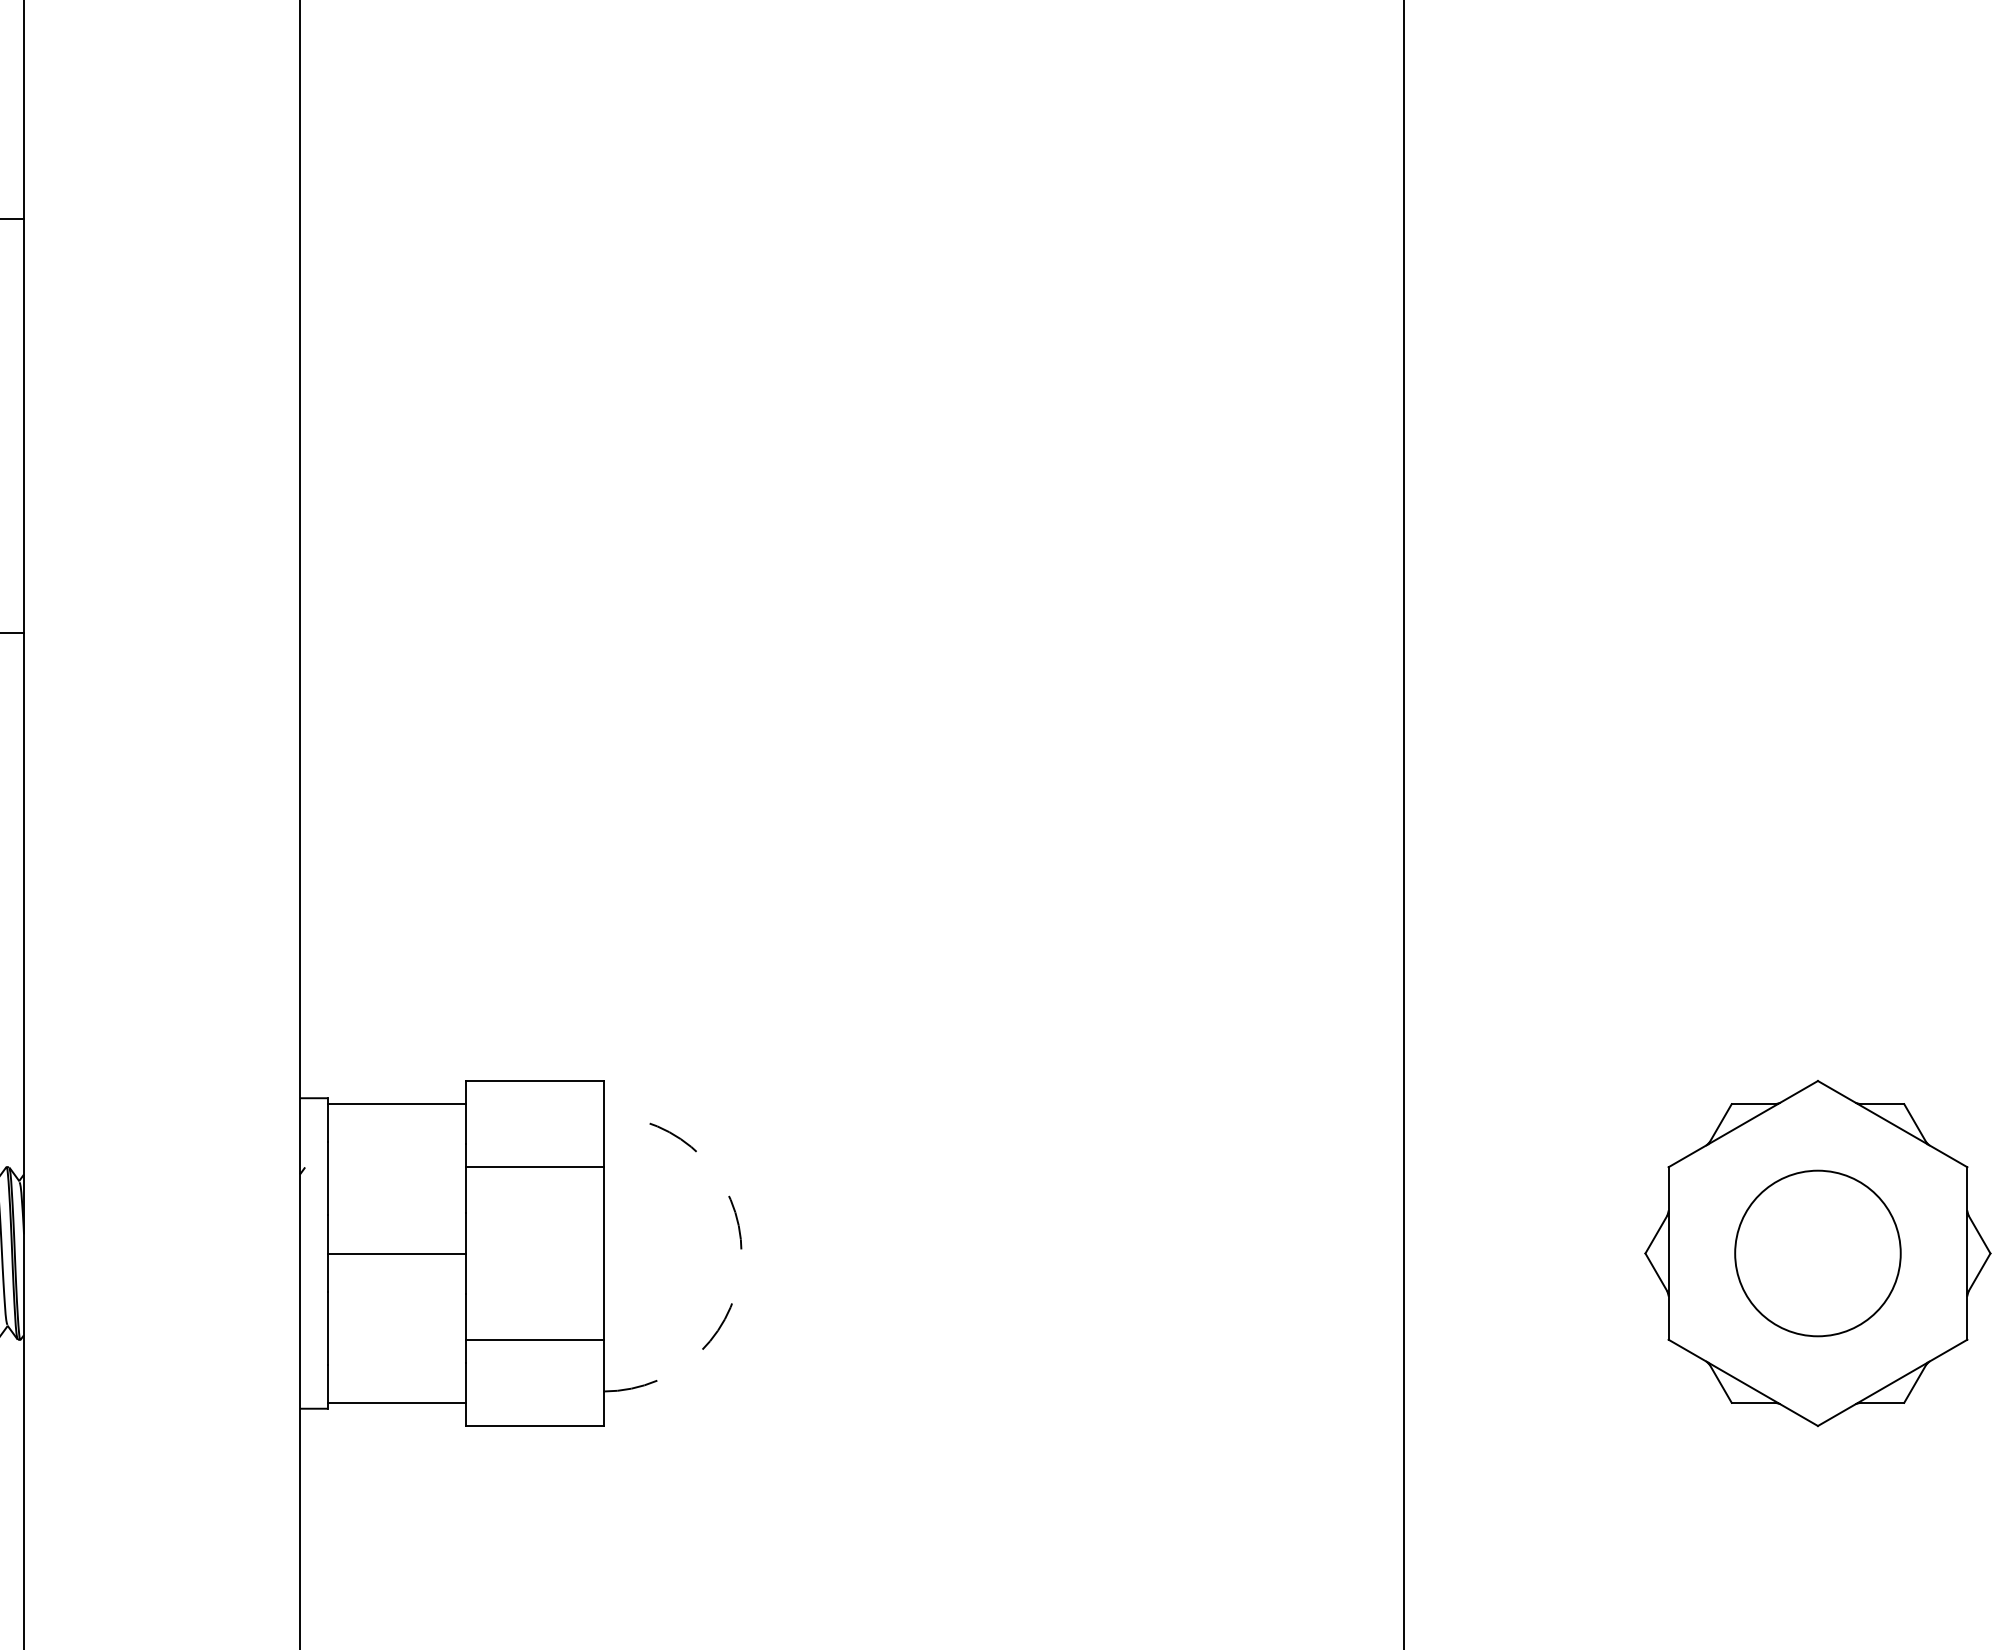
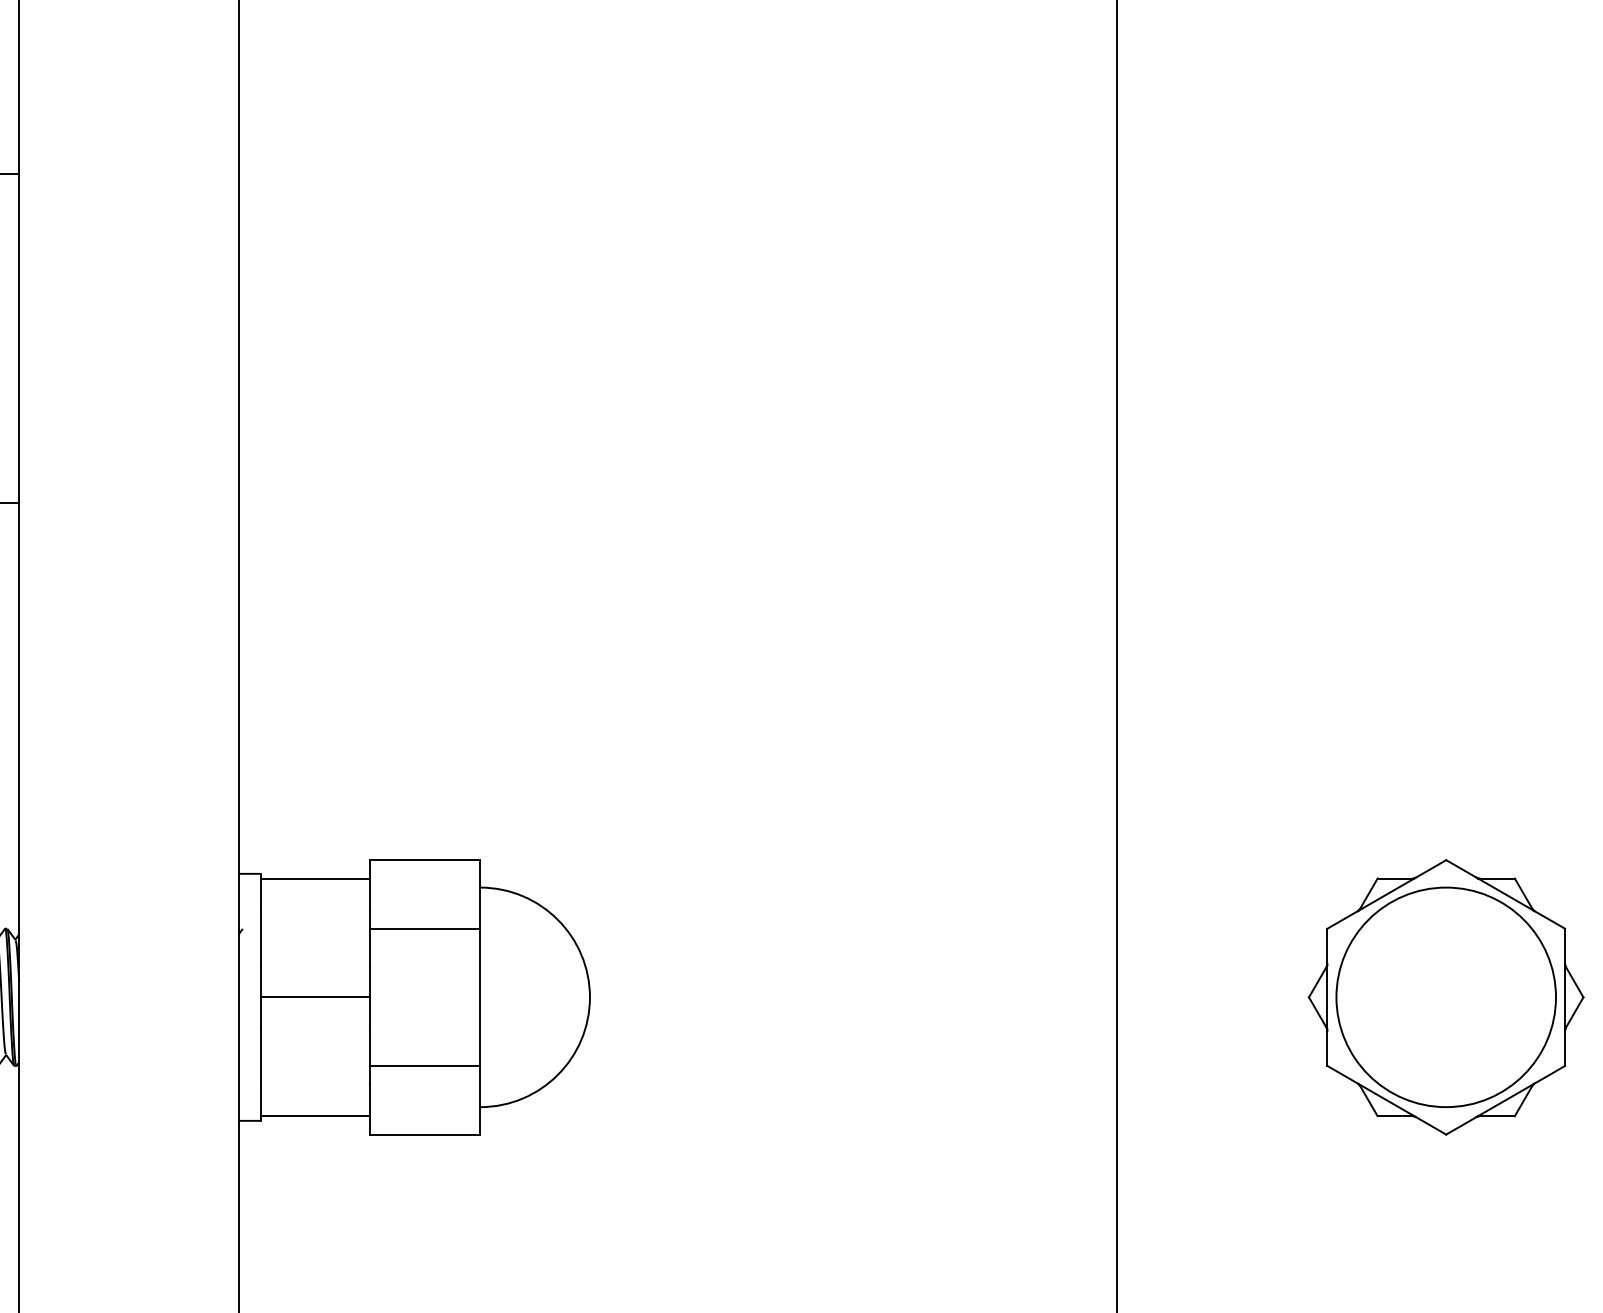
arc: (741, 1253) -> (589, 997), dashed -> solid
circle: (1817, 1253) -> (1445, 997), size x1.67

